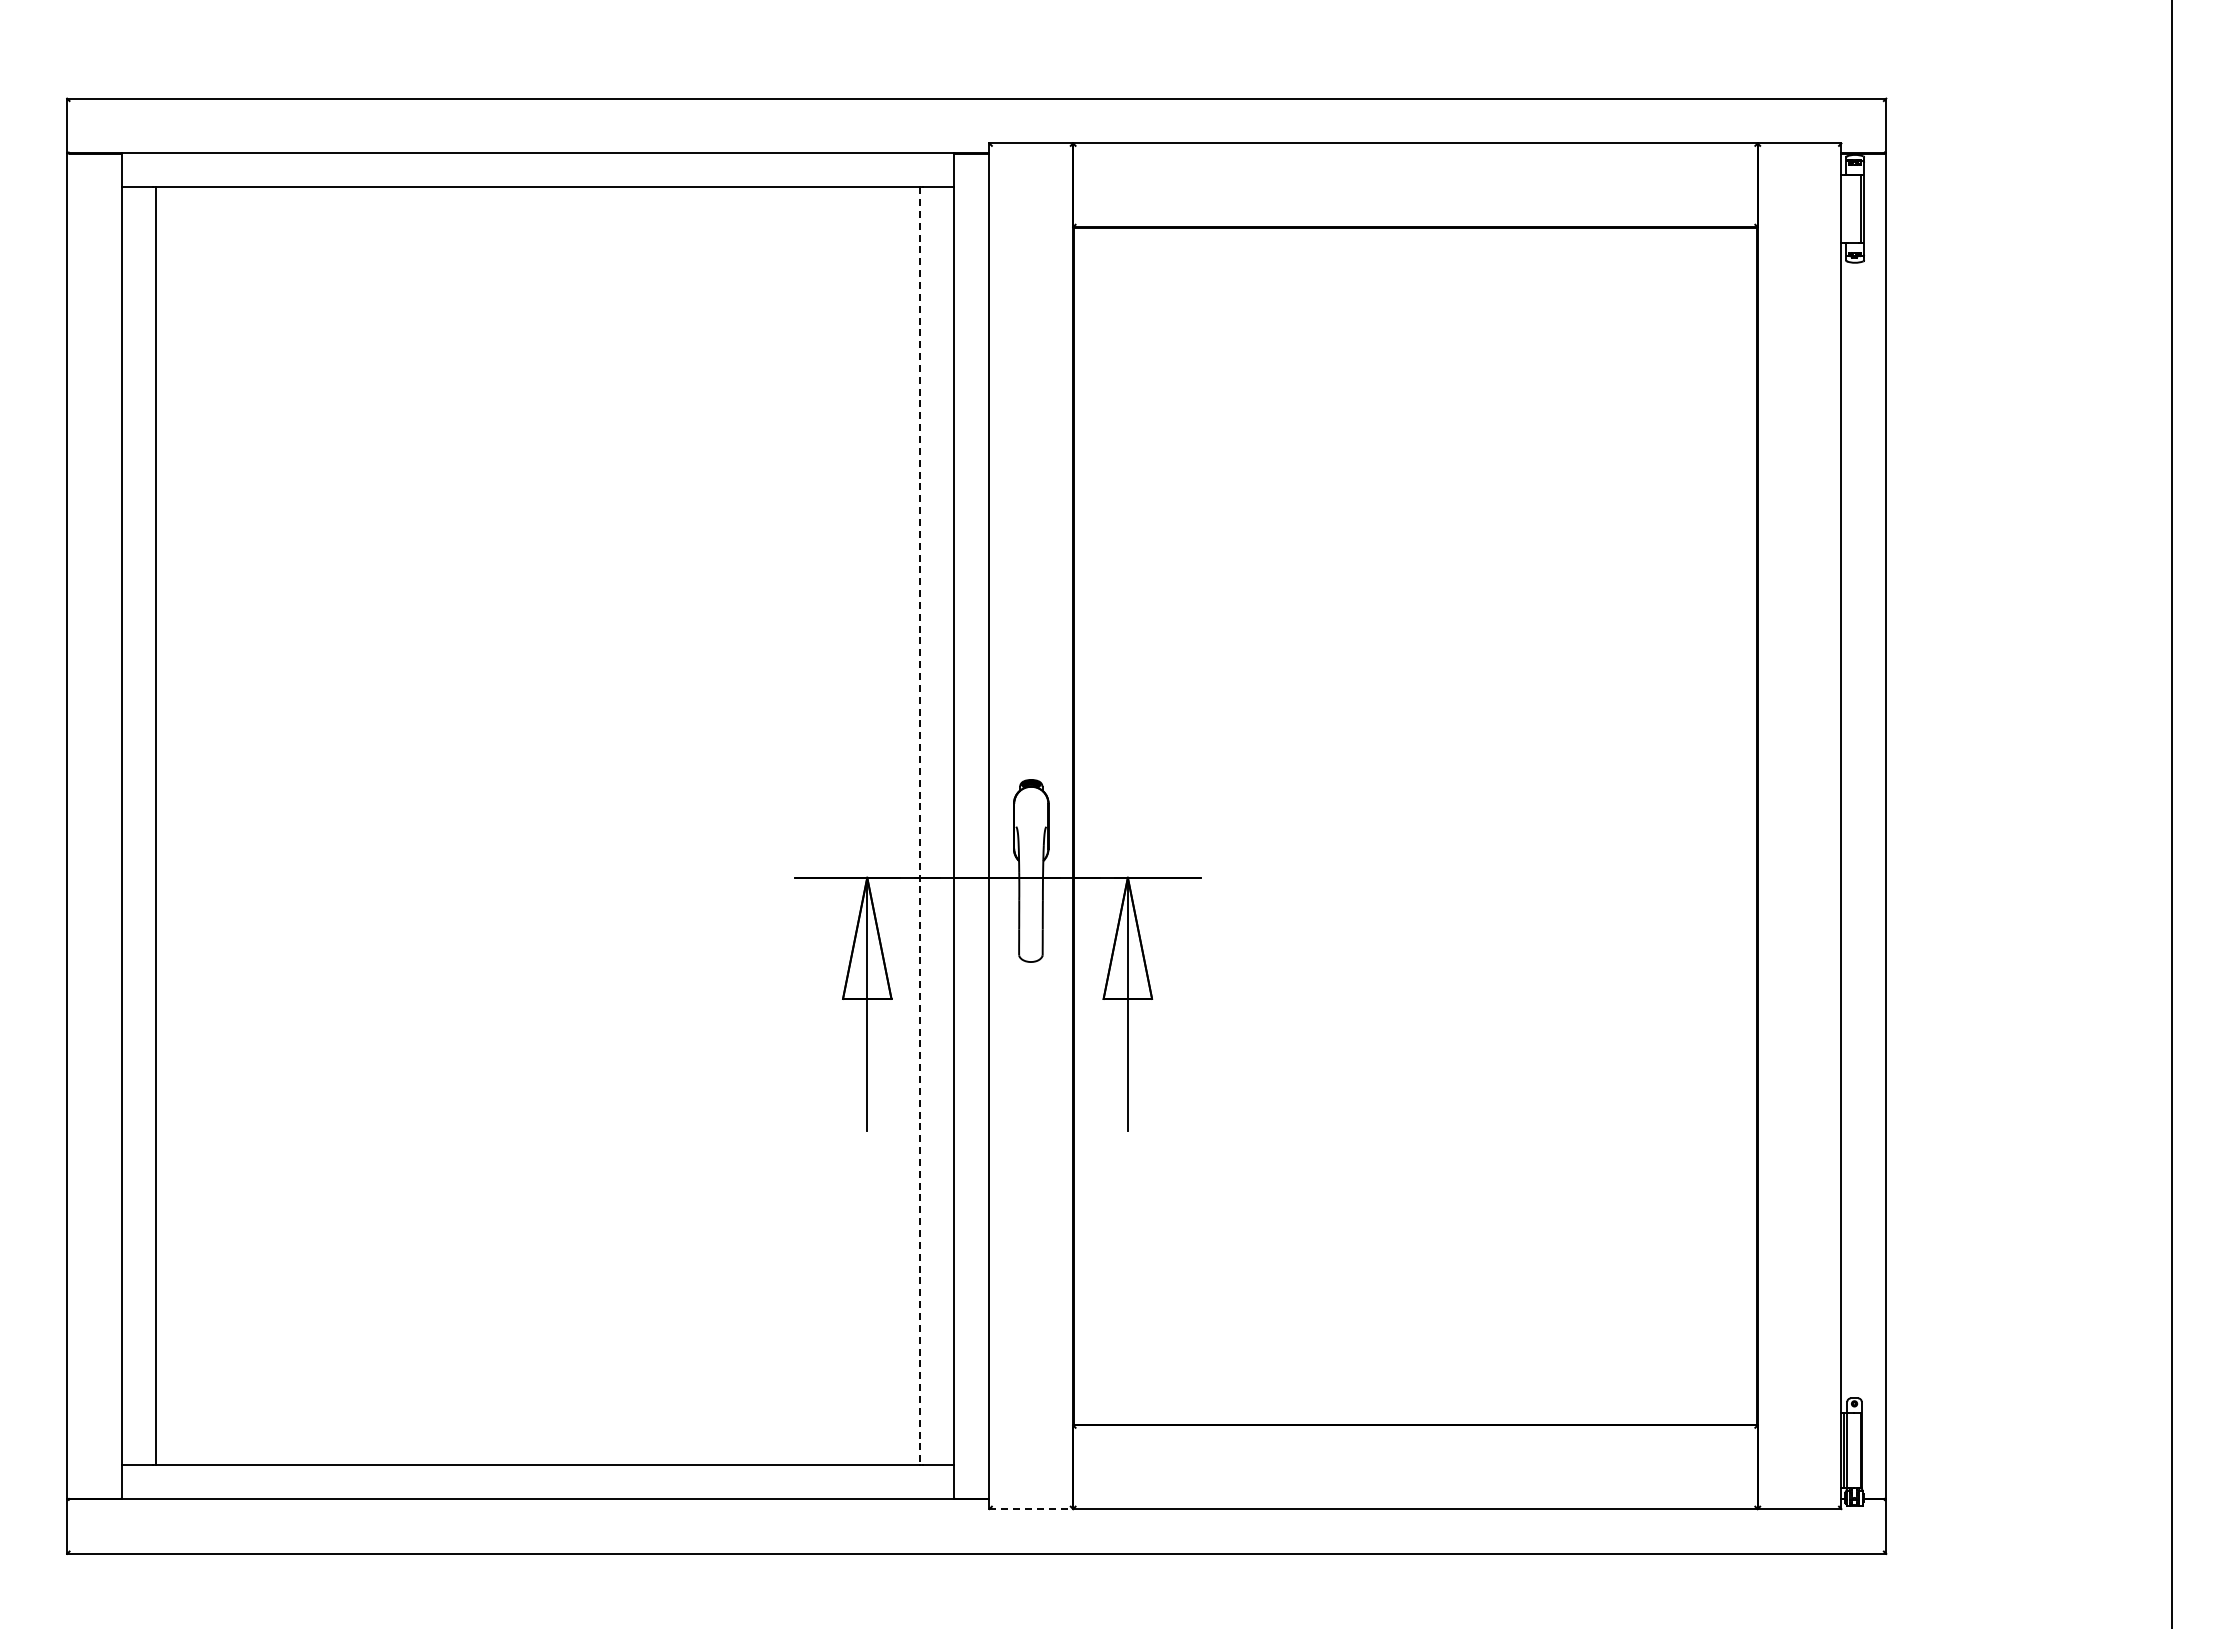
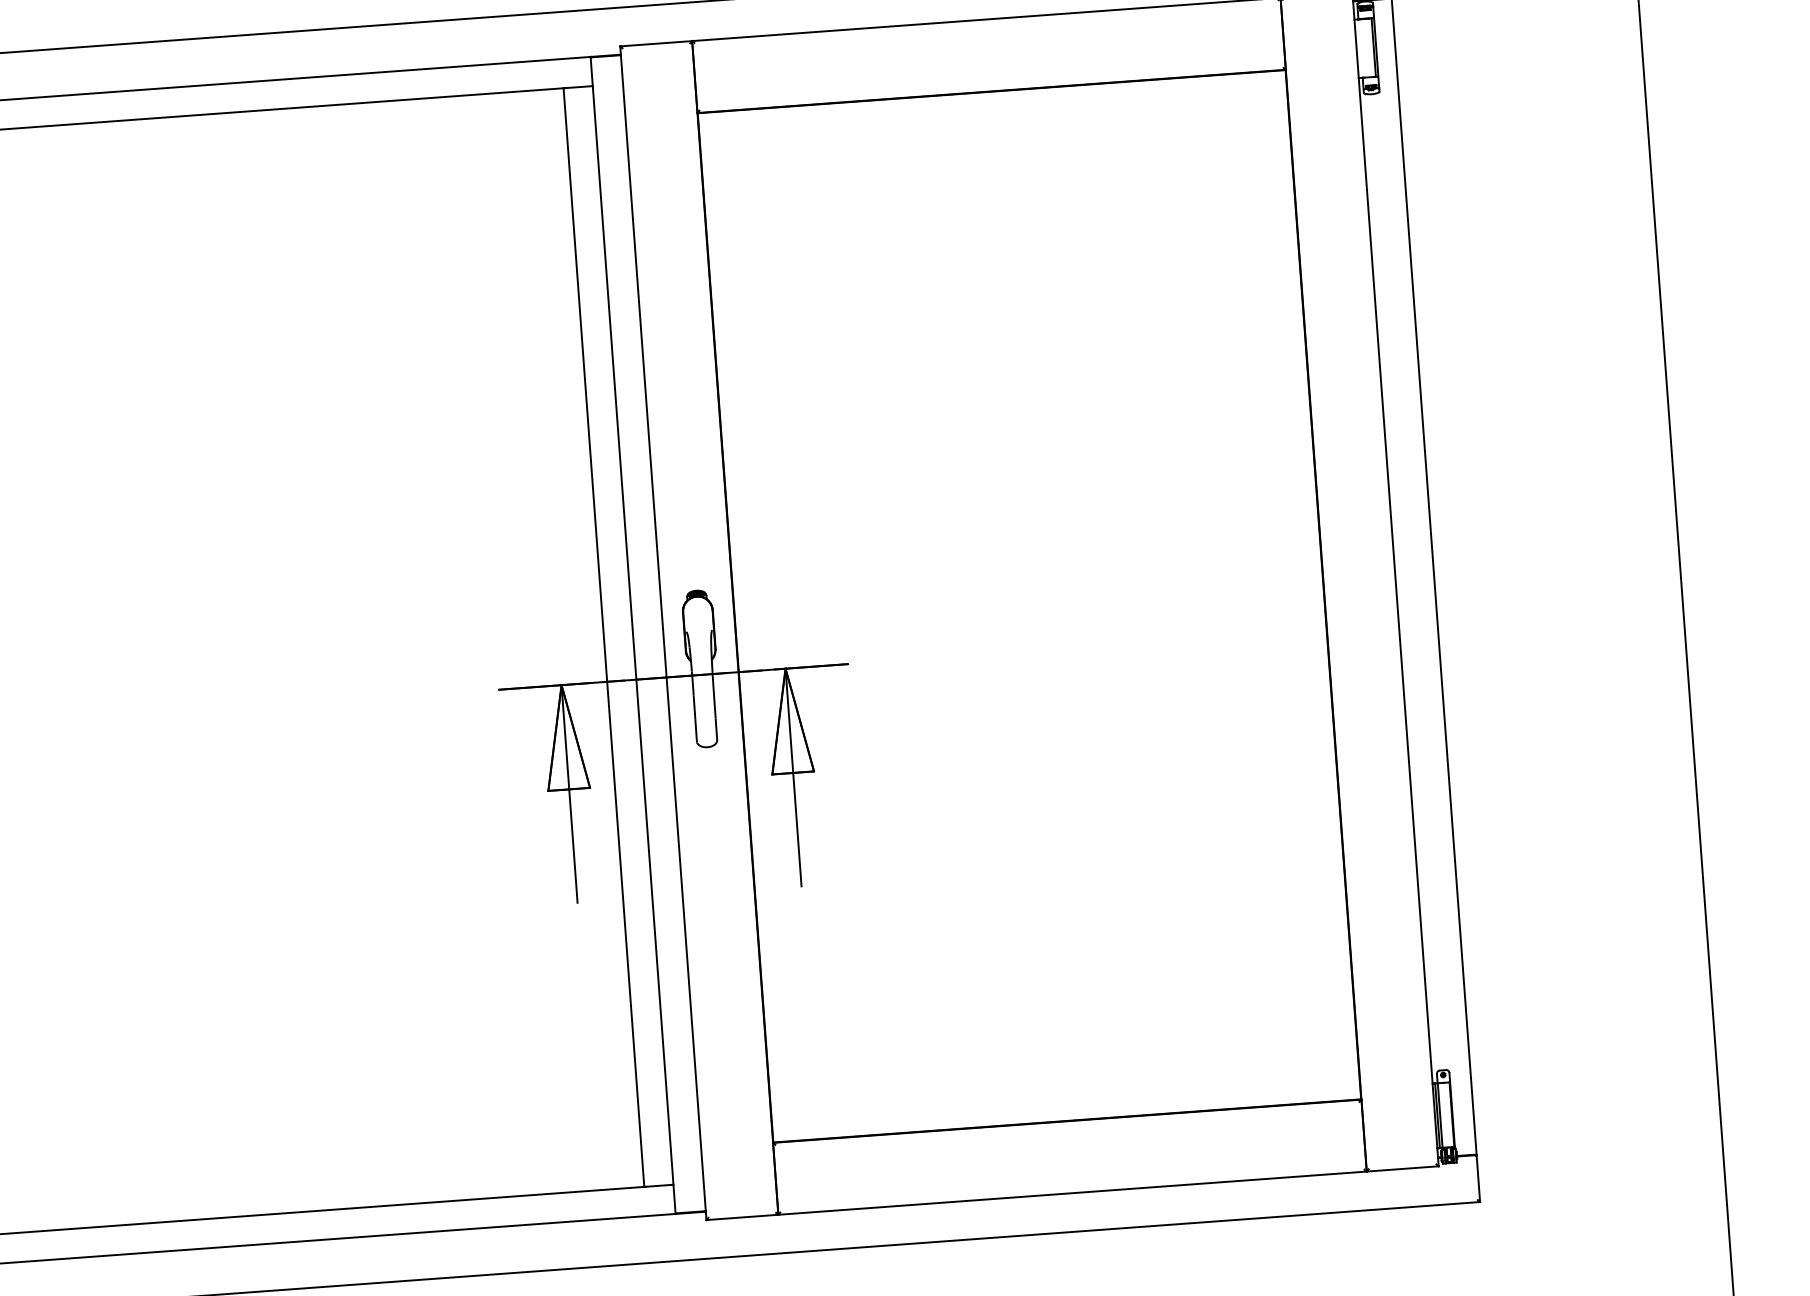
line: (920, 826) -> (604, 637), dashed -> solid
line: (1031, 1509) -> (742, 1217), dashed -> solid

